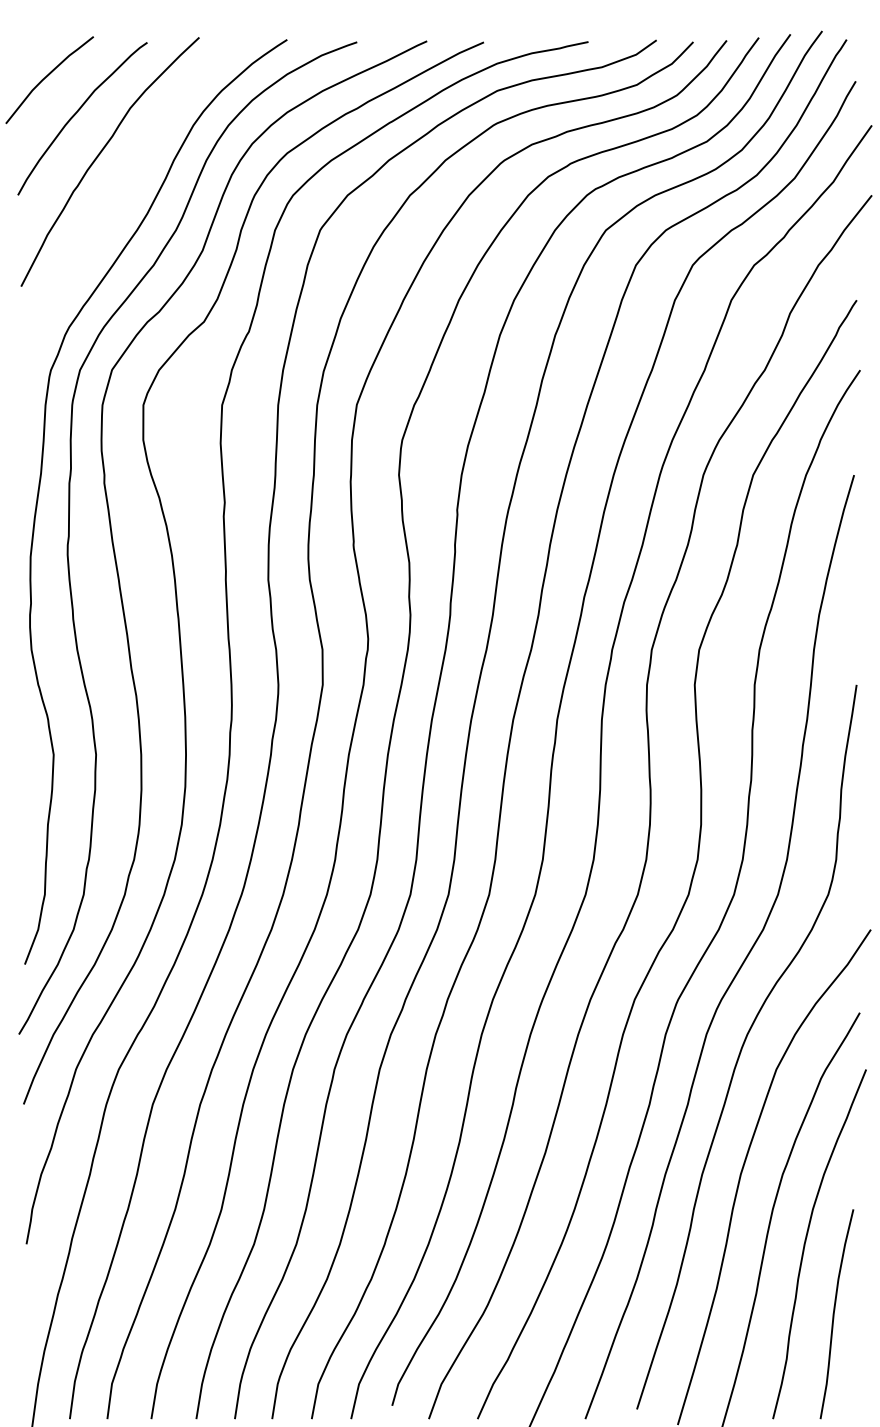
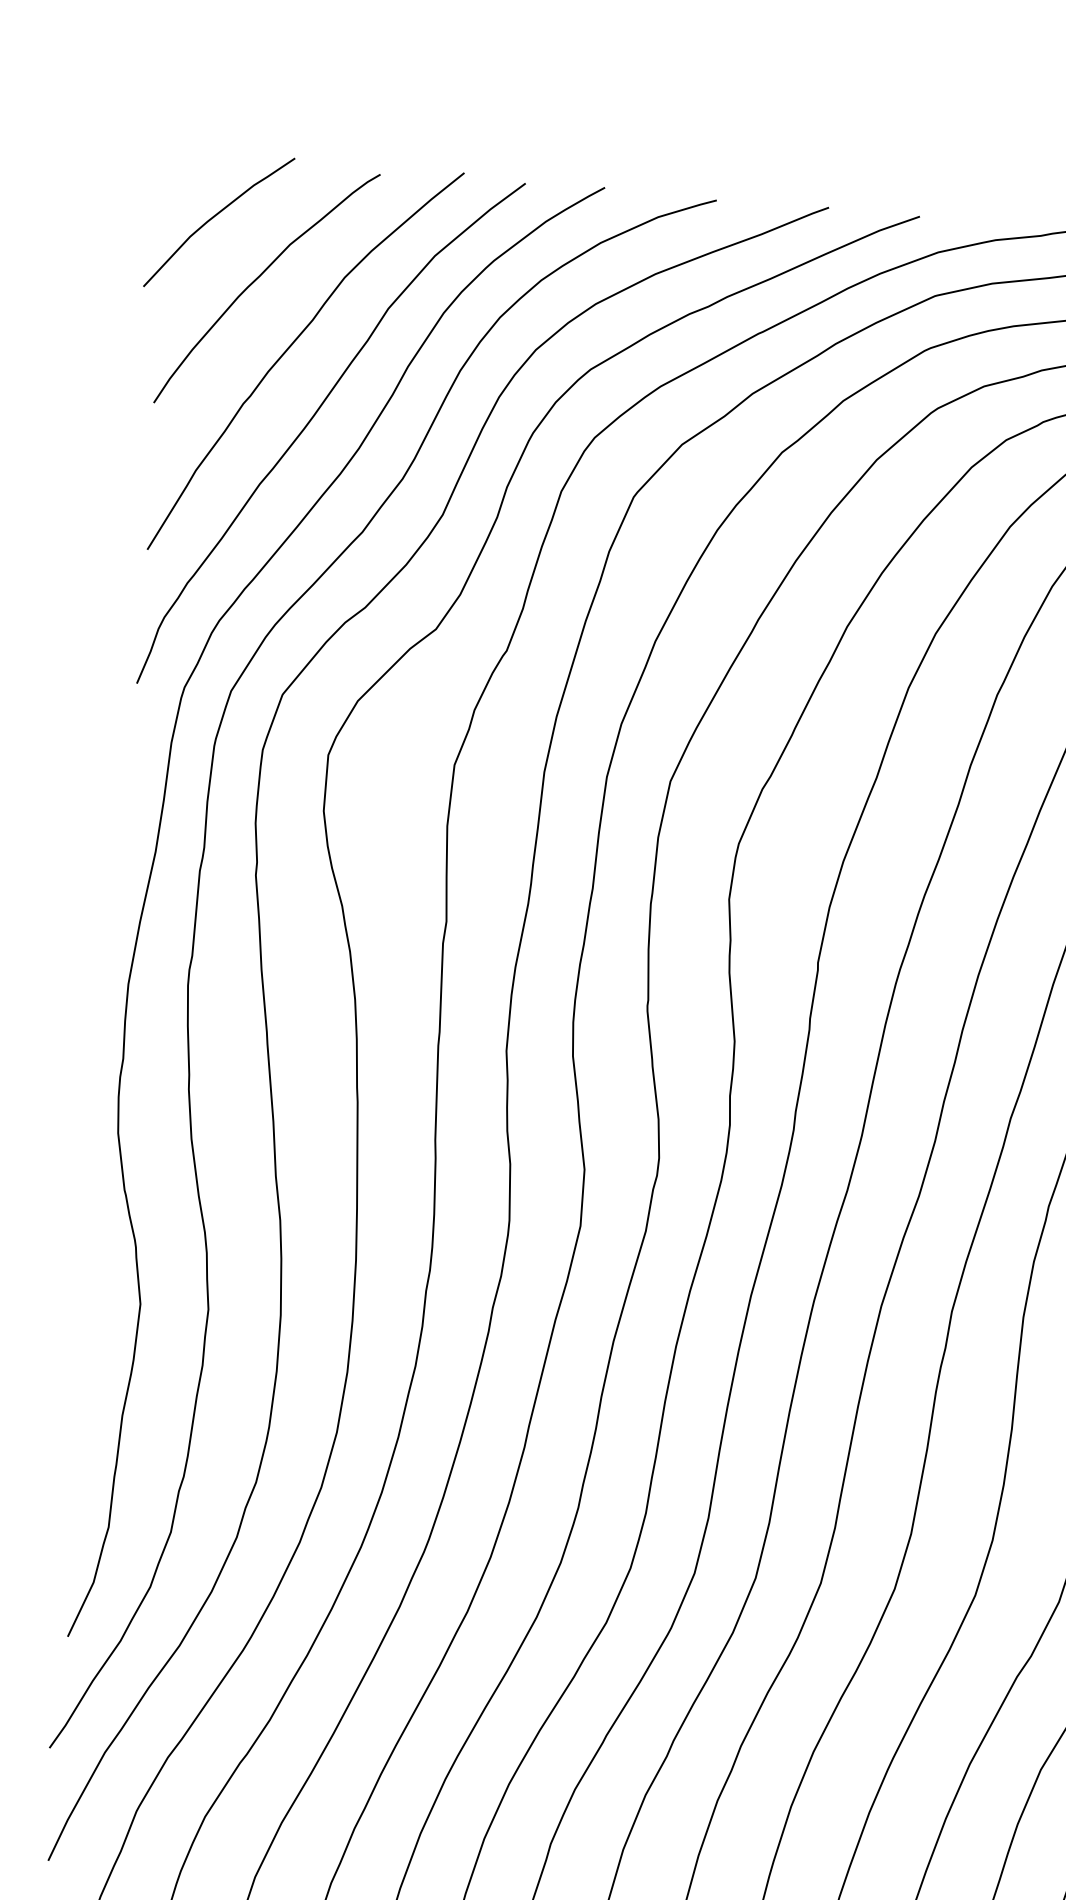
curve: (117, 198) -> (312, 420), added

